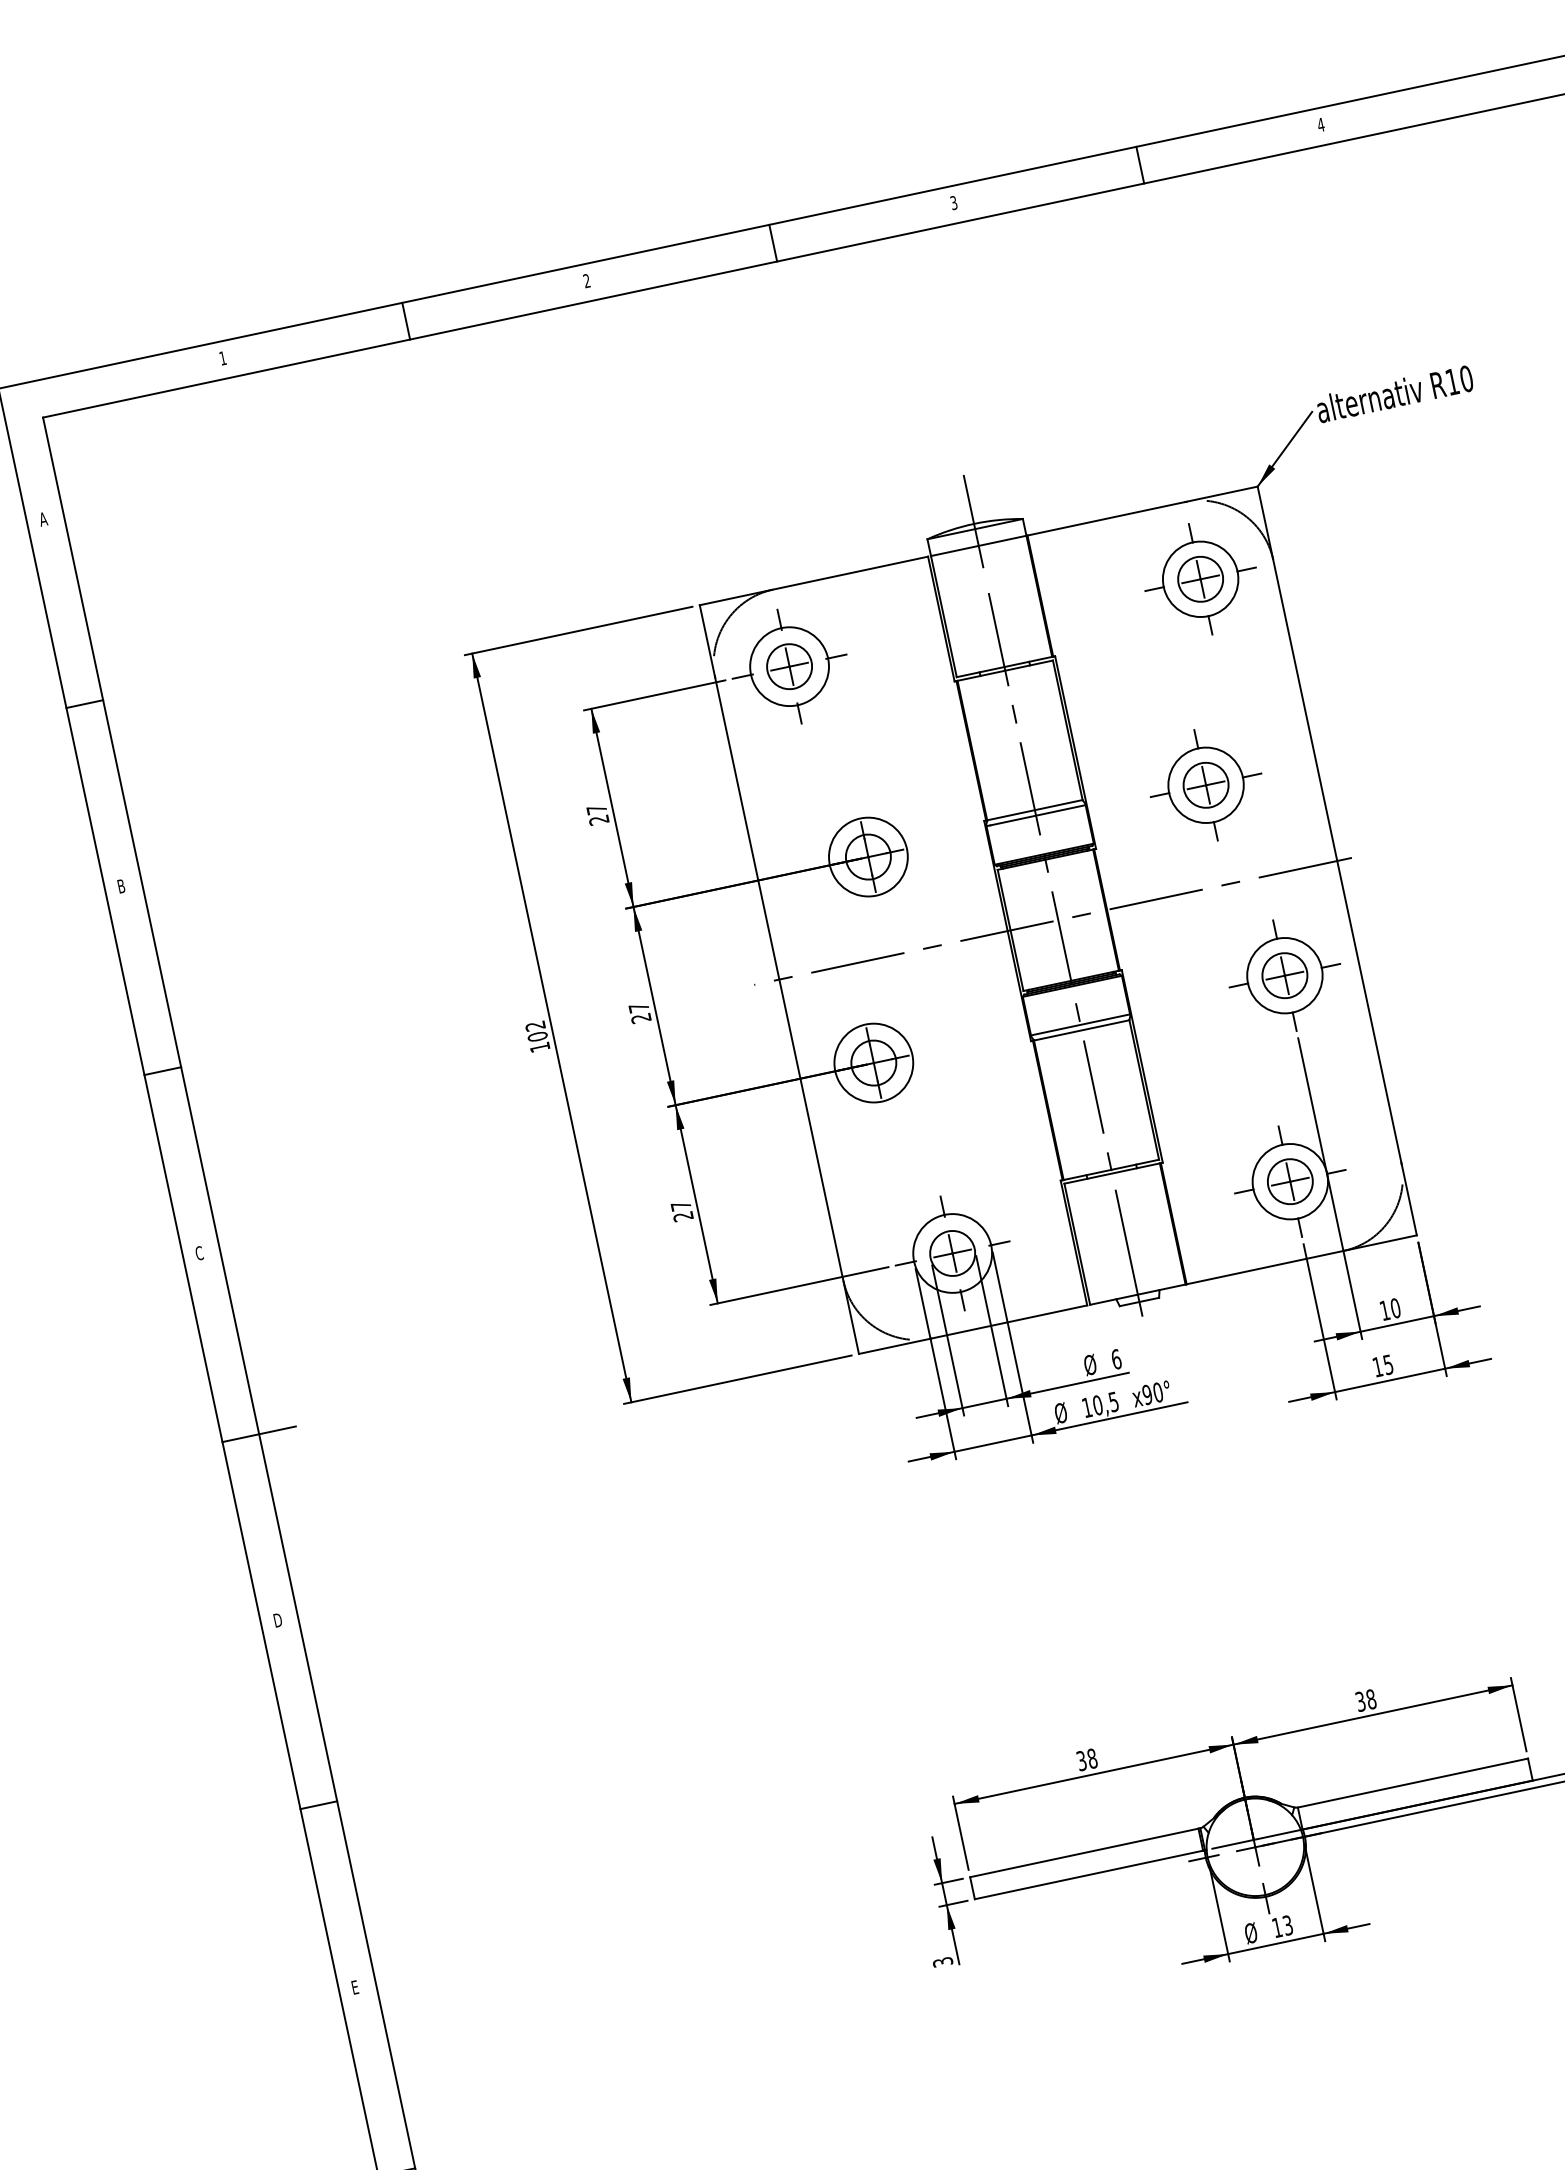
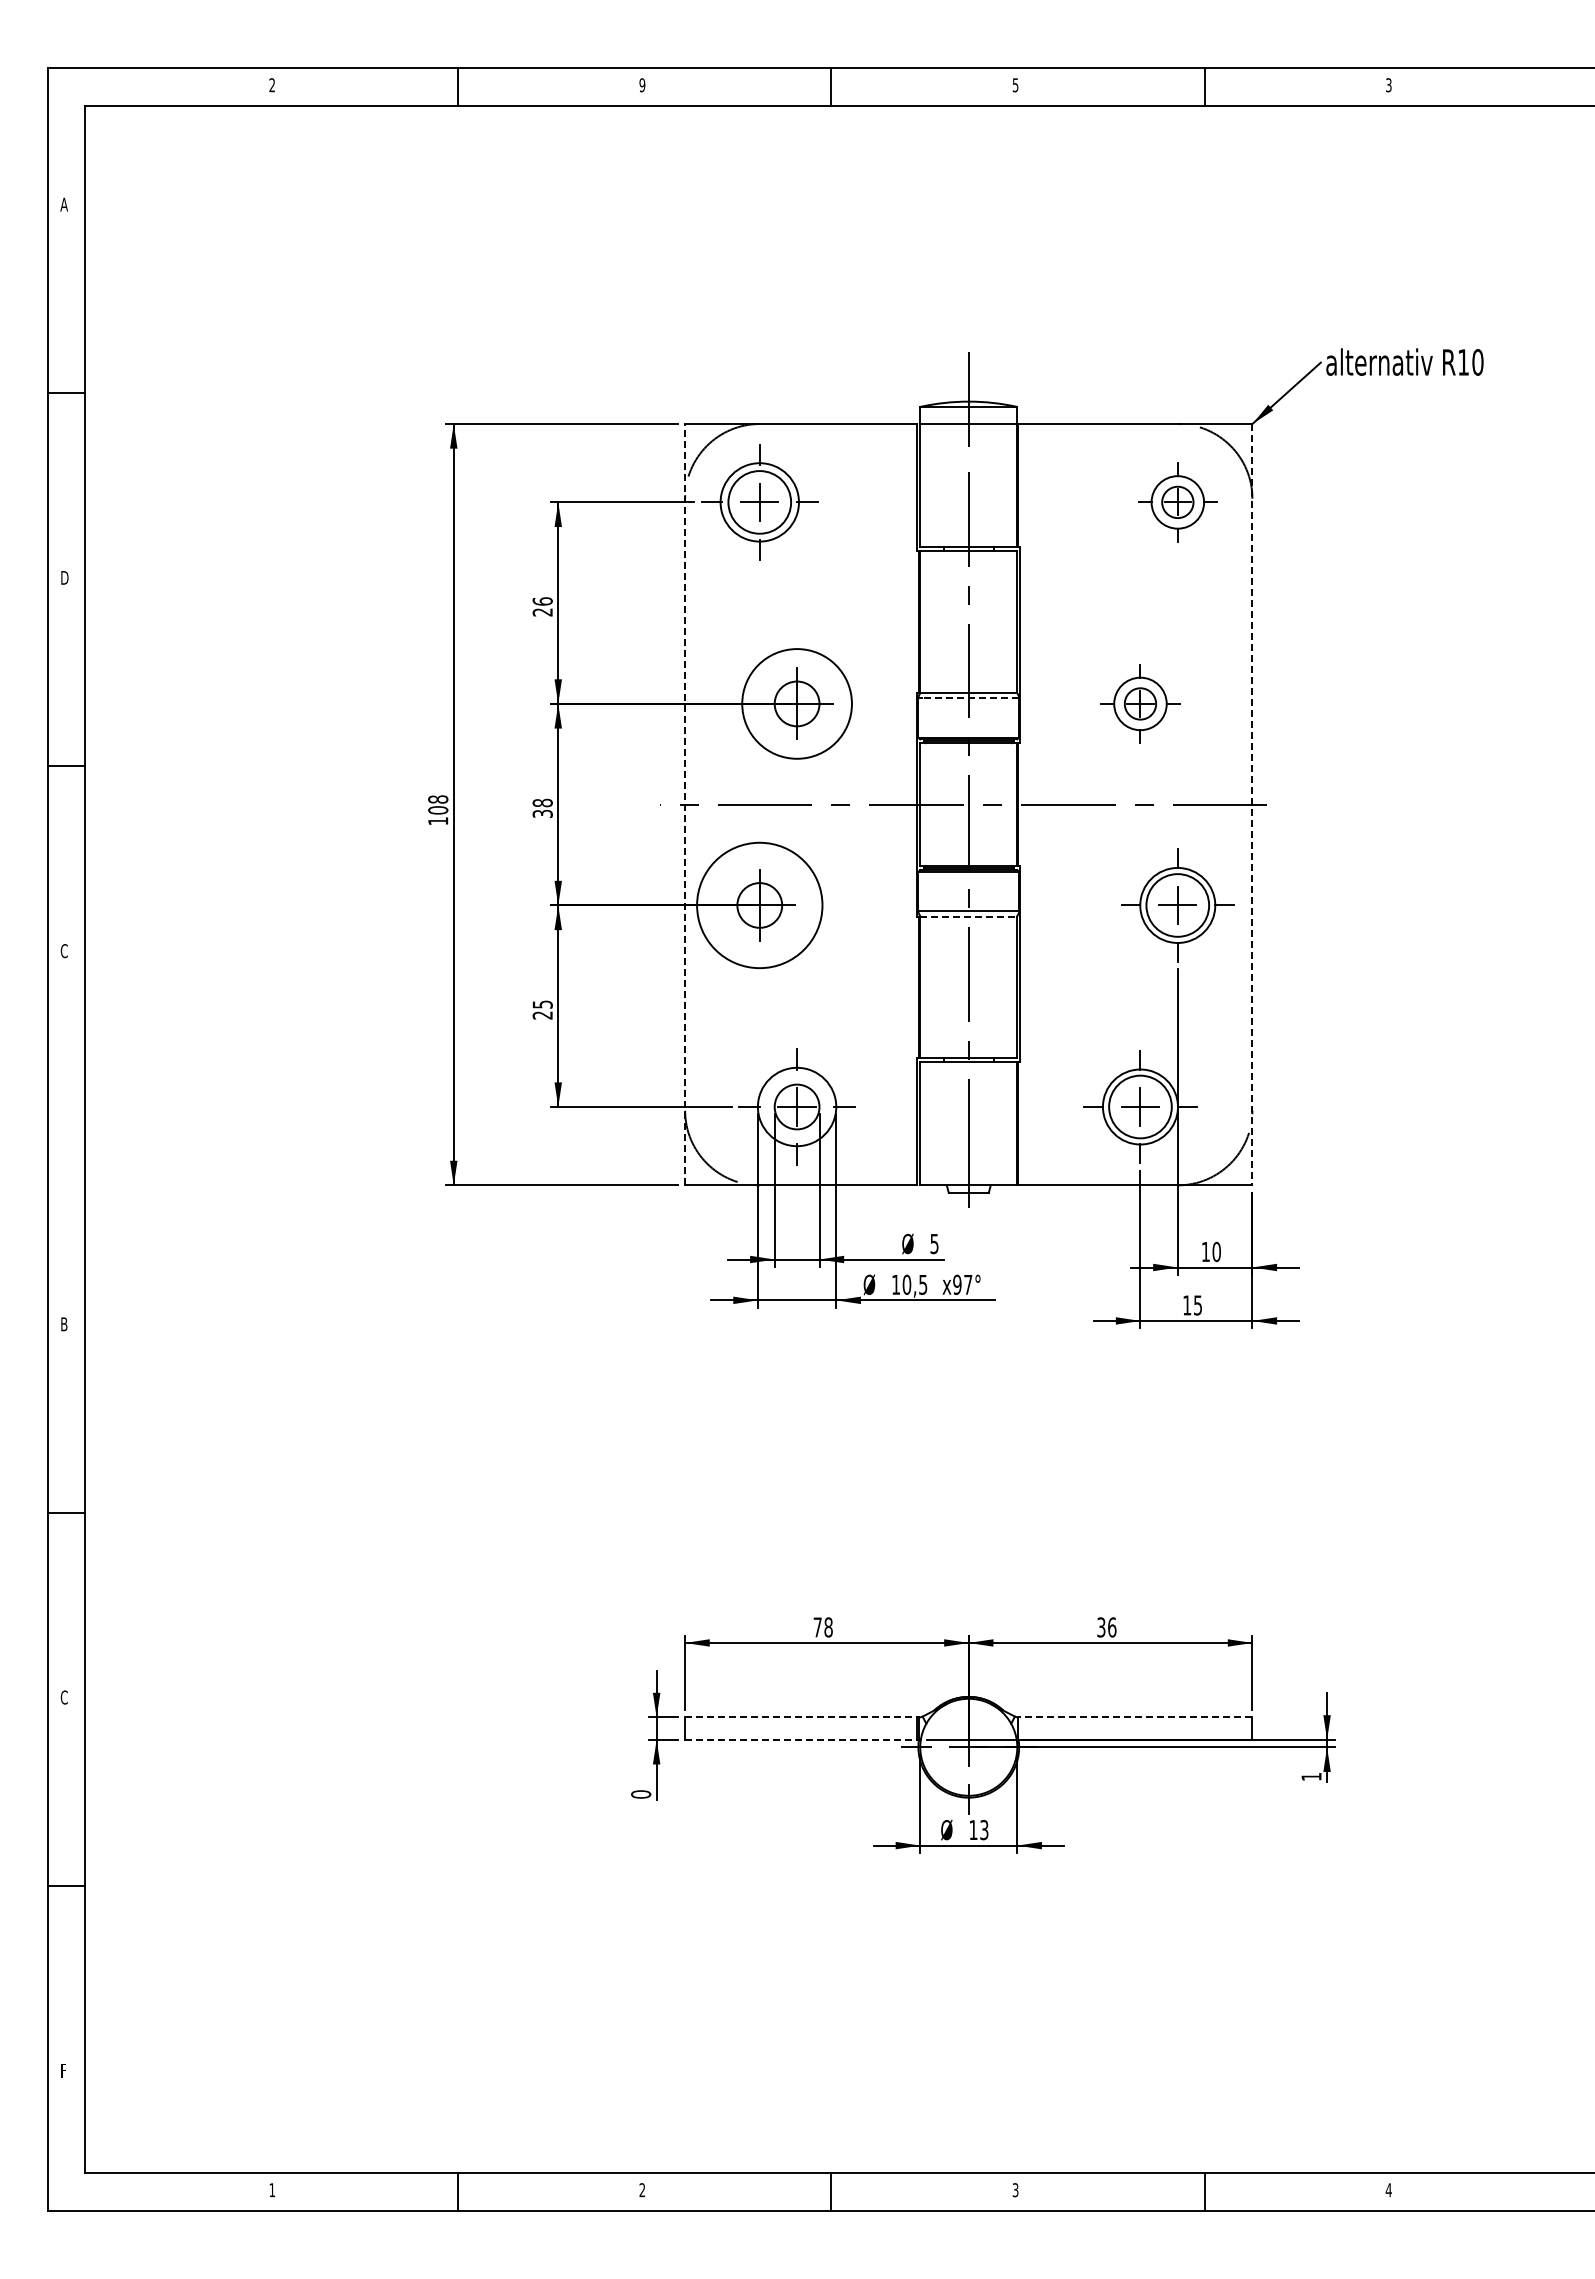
text: (1320, 125) -> (1388, 85), 4 -> 3
text: (953, 202) -> (1015, 84), 3 -> 5
text: (587, 281) -> (642, 85), 2 -> 9
text: (222, 358) -> (271, 85), 1 -> 2
part: (1200, 579) -> (1177, 502), size x0.7
circle: (789, 666) -> (759, 502), size x1.4
part: (1206, 784) -> (1140, 703), size x0.7
text: (596, 809) -> (542, 601), 27 -> 26
line: (1037, 815) -> (970, 698), solid -> dashed
circle: (867, 856) -> (796, 703), size x1.4
line: (1337, 860) -> (1252, 804), solid -> dashed
text: (122, 886) -> (65, 578), B -> D
circle: (1284, 975) -> (1177, 905), size x1.4
line: (779, 979) -> (685, 804), solid -> dashed
text: (639, 1012) -> (542, 807), 27 -> 38
text: (535, 1026) -> (438, 799), 102 -> 108
line: (1081, 1030) -> (968, 916), solid -> dashed
circle: (873, 1063) -> (759, 905), size x1.6
circle: (1290, 1181) -> (1140, 1106), size x1.4
text: (680, 1205) -> (542, 1004), 27 -> 25
text: (1116, 1358) -> (934, 1243), 6 -> 5
text: (1158, 1392) -> (968, 1284), x90° -> x97°
line: (258, 1434) -> (84, 1139), removed
text: (278, 1619) -> (65, 1323), D -> B
text: (1371, 1699) -> (1112, 1627), 38 -> 36
text: (1081, 1761) -> (817, 1627), 38 -> 78
line: (1412, 1783) -> (1134, 1717), solid -> dashed
line: (1084, 1852) -> (801, 1717), solid -> dashed
line: (1089, 1874) -> (801, 1739), solid -> dashed
text: (943, 1962) -> (641, 1794), 3 -> 0
text: (354, 1987) -> (63, 1697), E -> C

